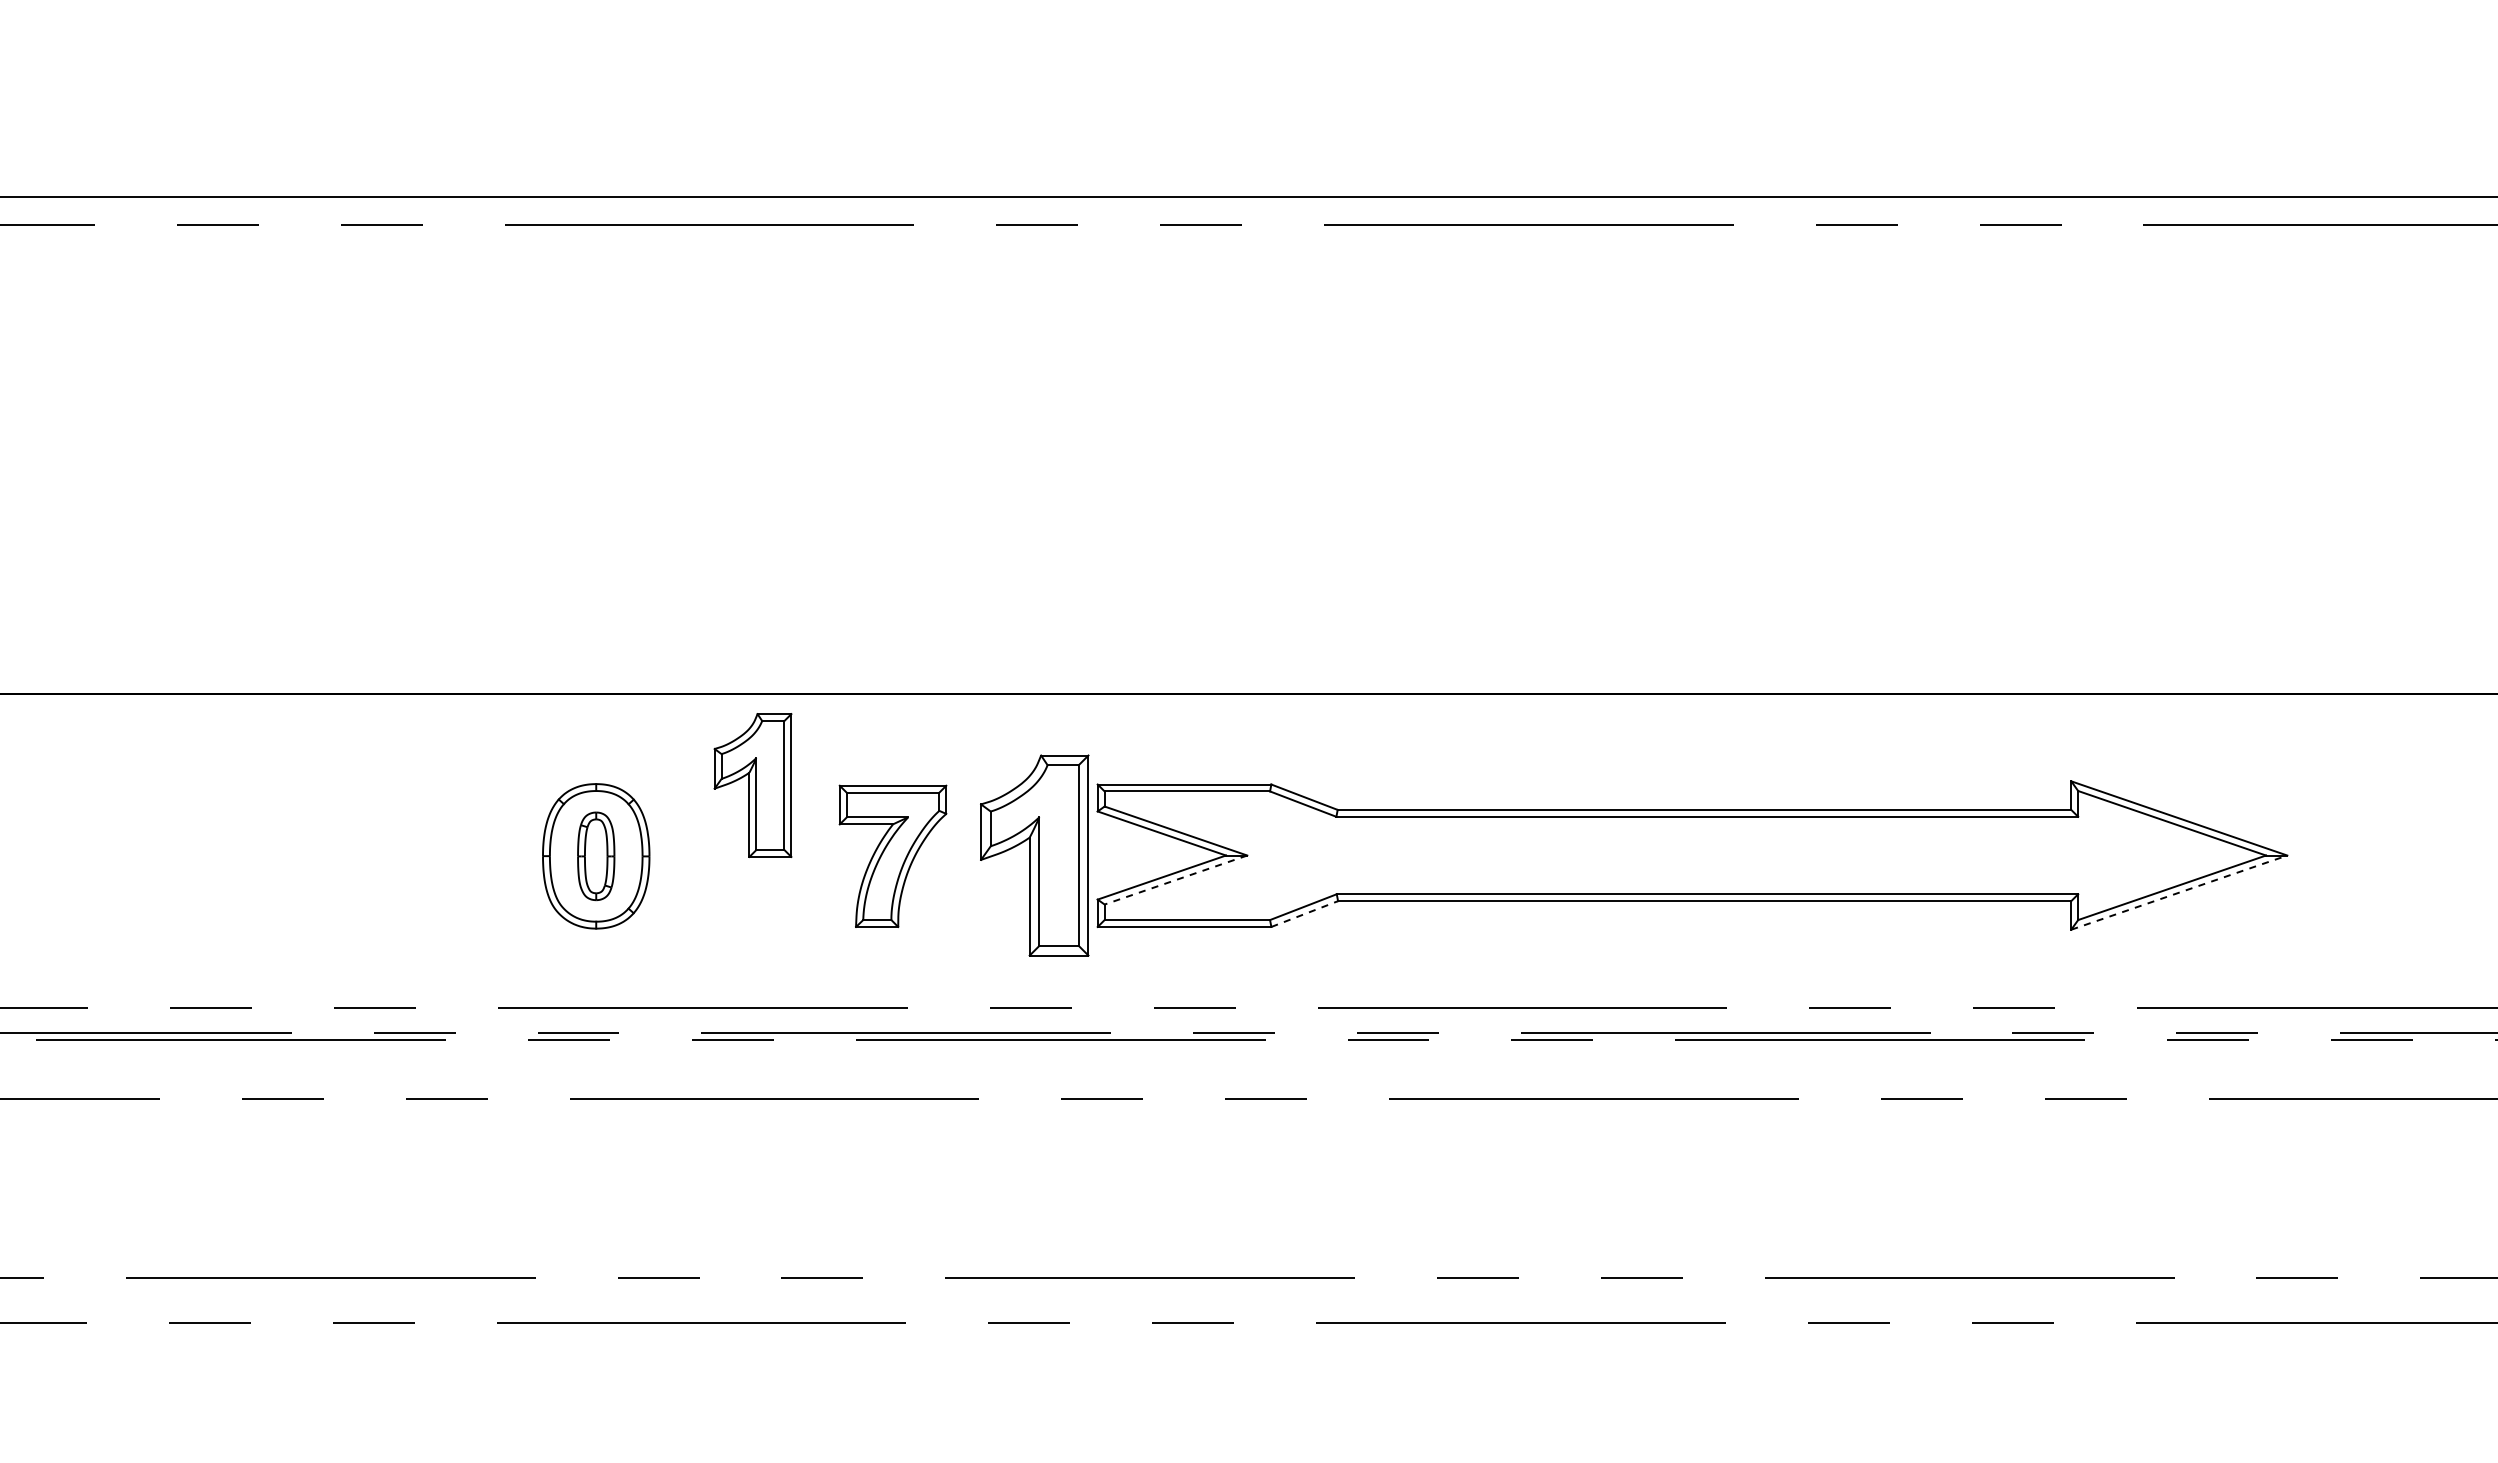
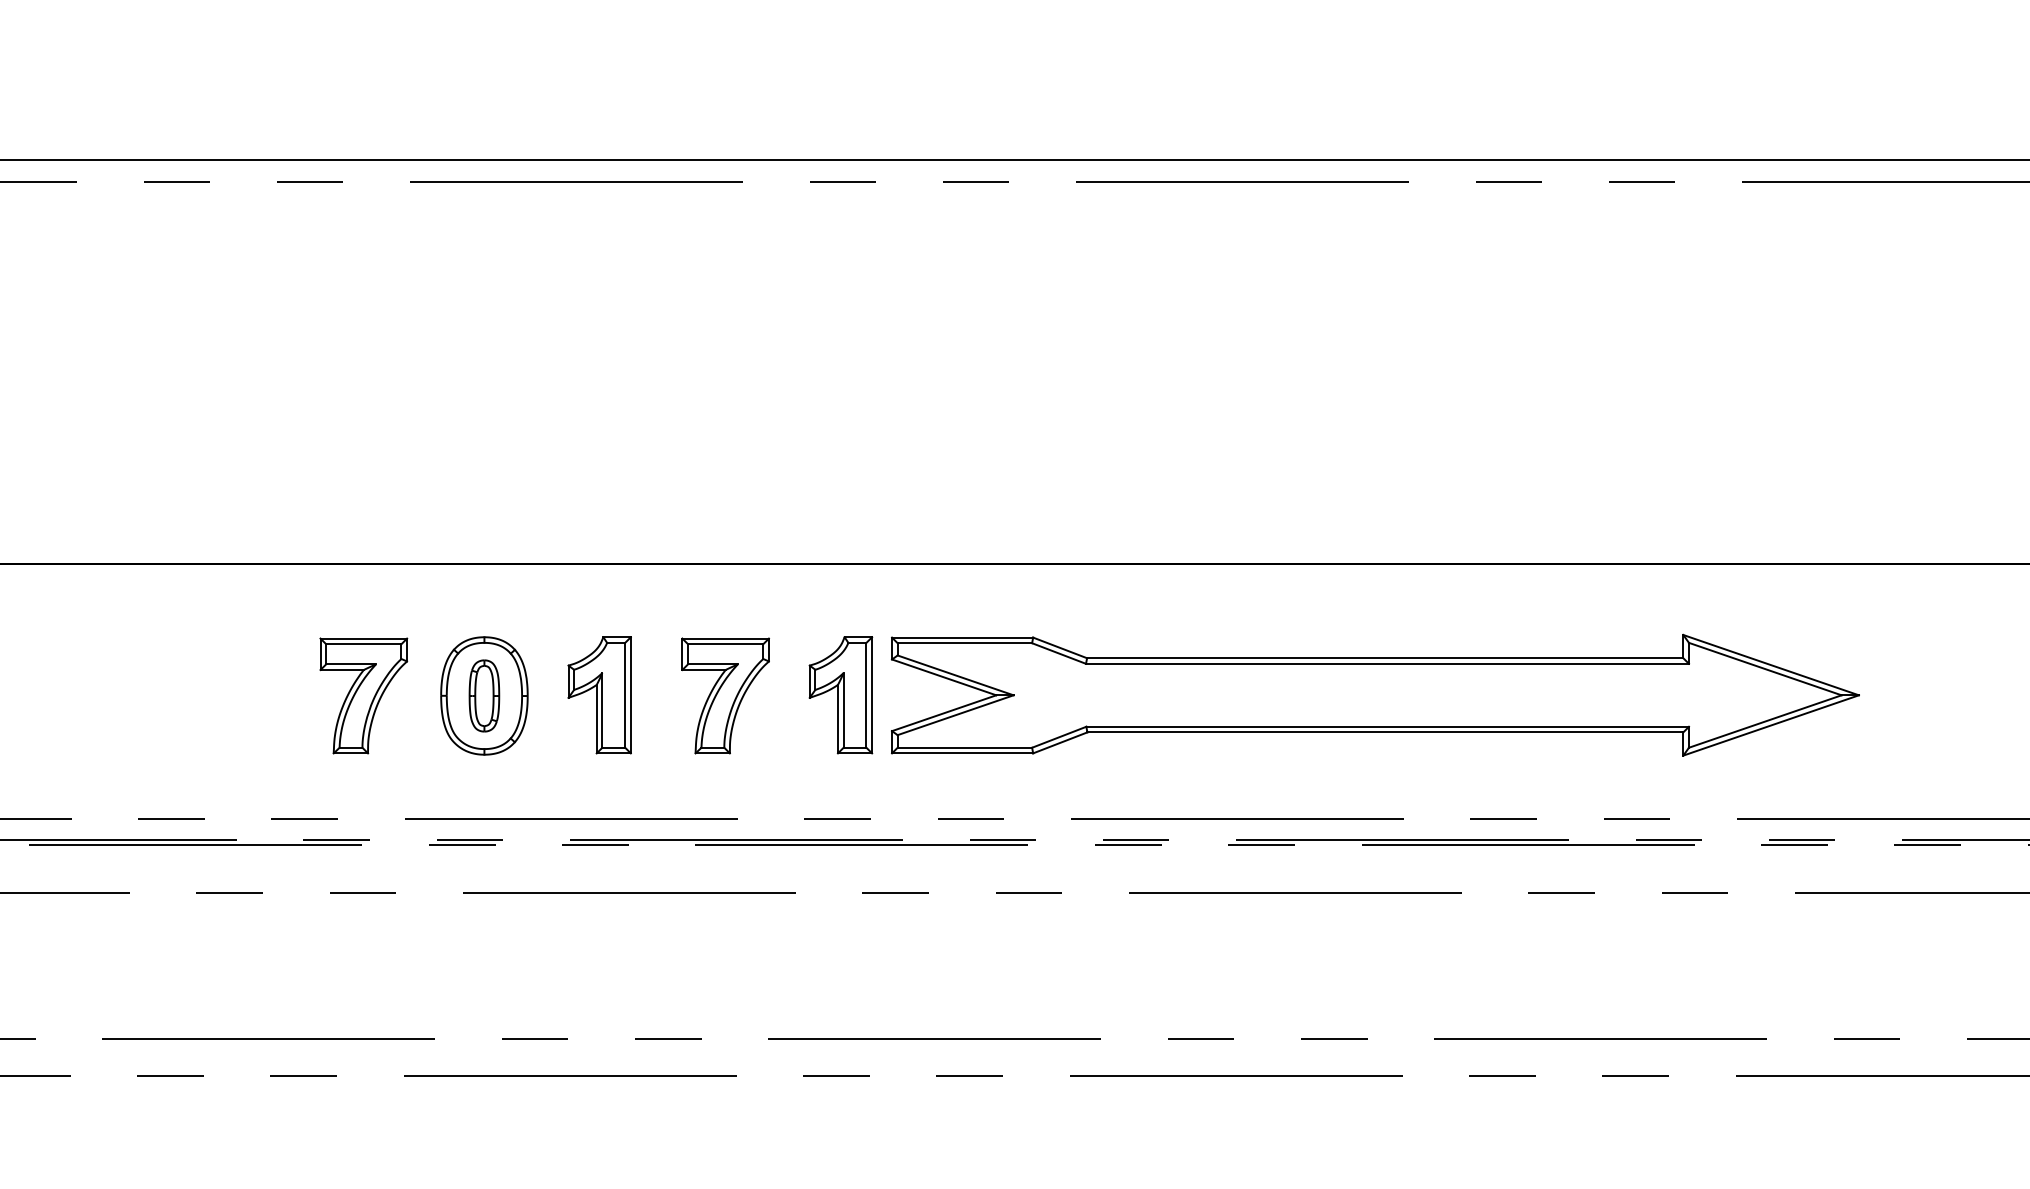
part: (752, 785) -> (599, 695), moved
part: (447, 855) -> (363, 695), added
part: (1034, 855) -> (840, 695), size x0.71
line: (1175, 880) -> (955, 715), dashed -> solid
line: (2179, 892) -> (1771, 725), dashed -> solid
line: (1304, 914) -> (1060, 743), dashed -> solid

